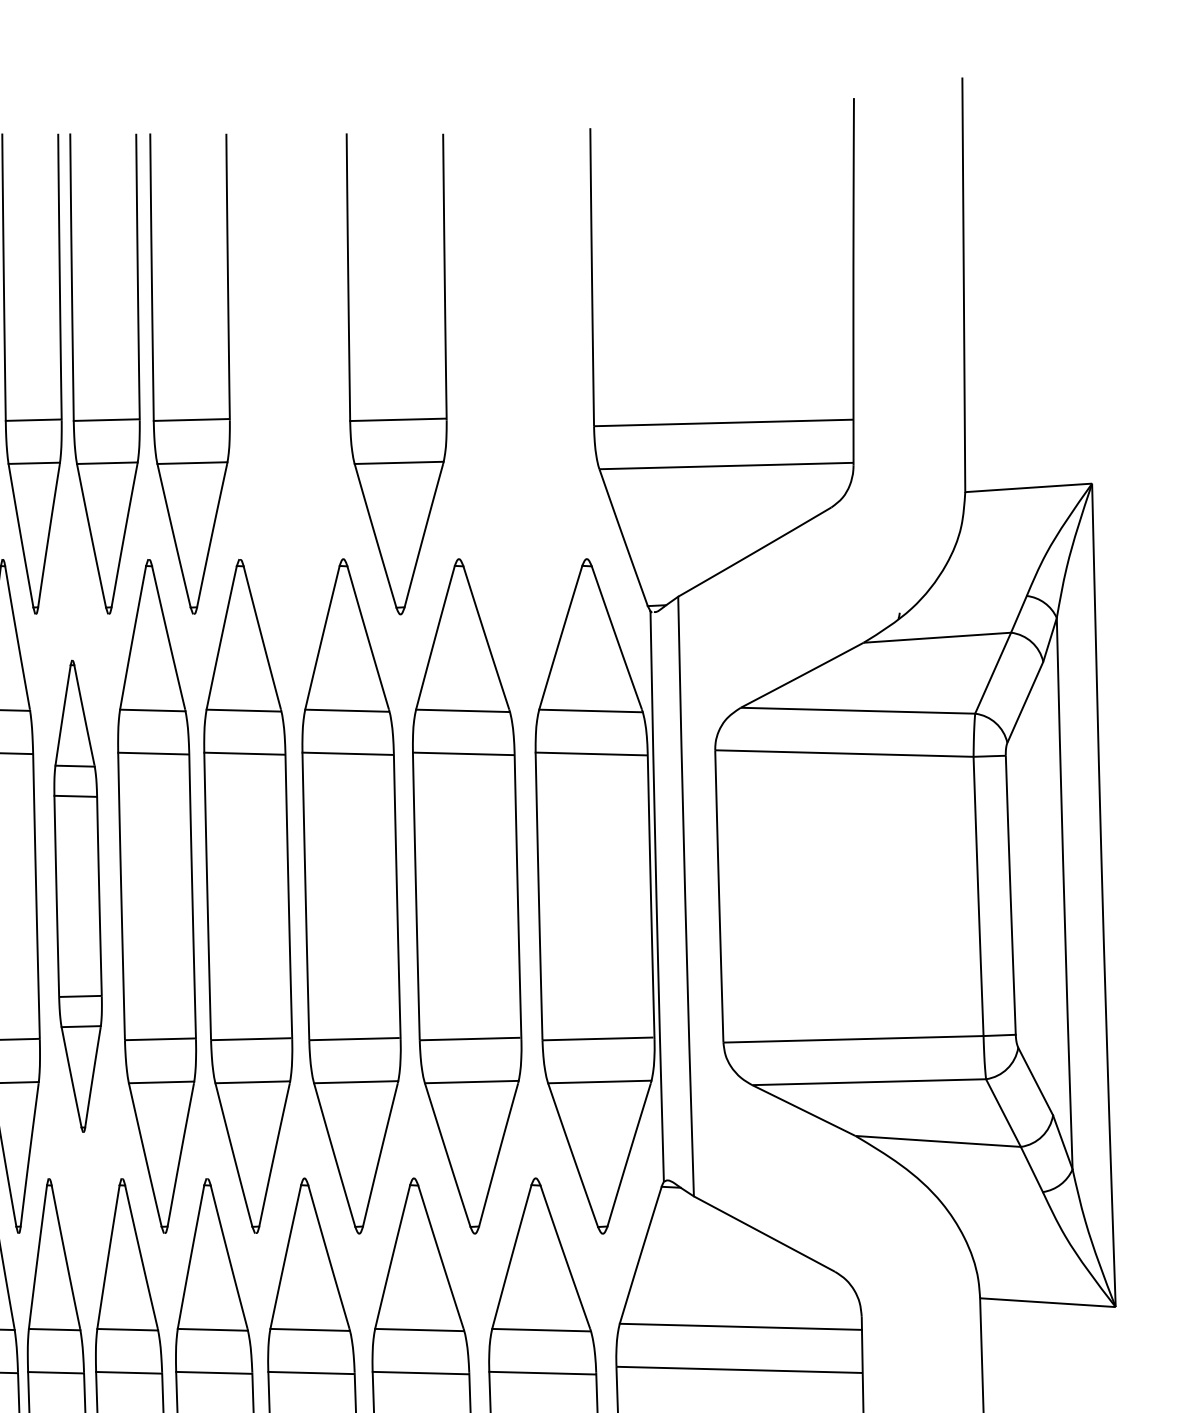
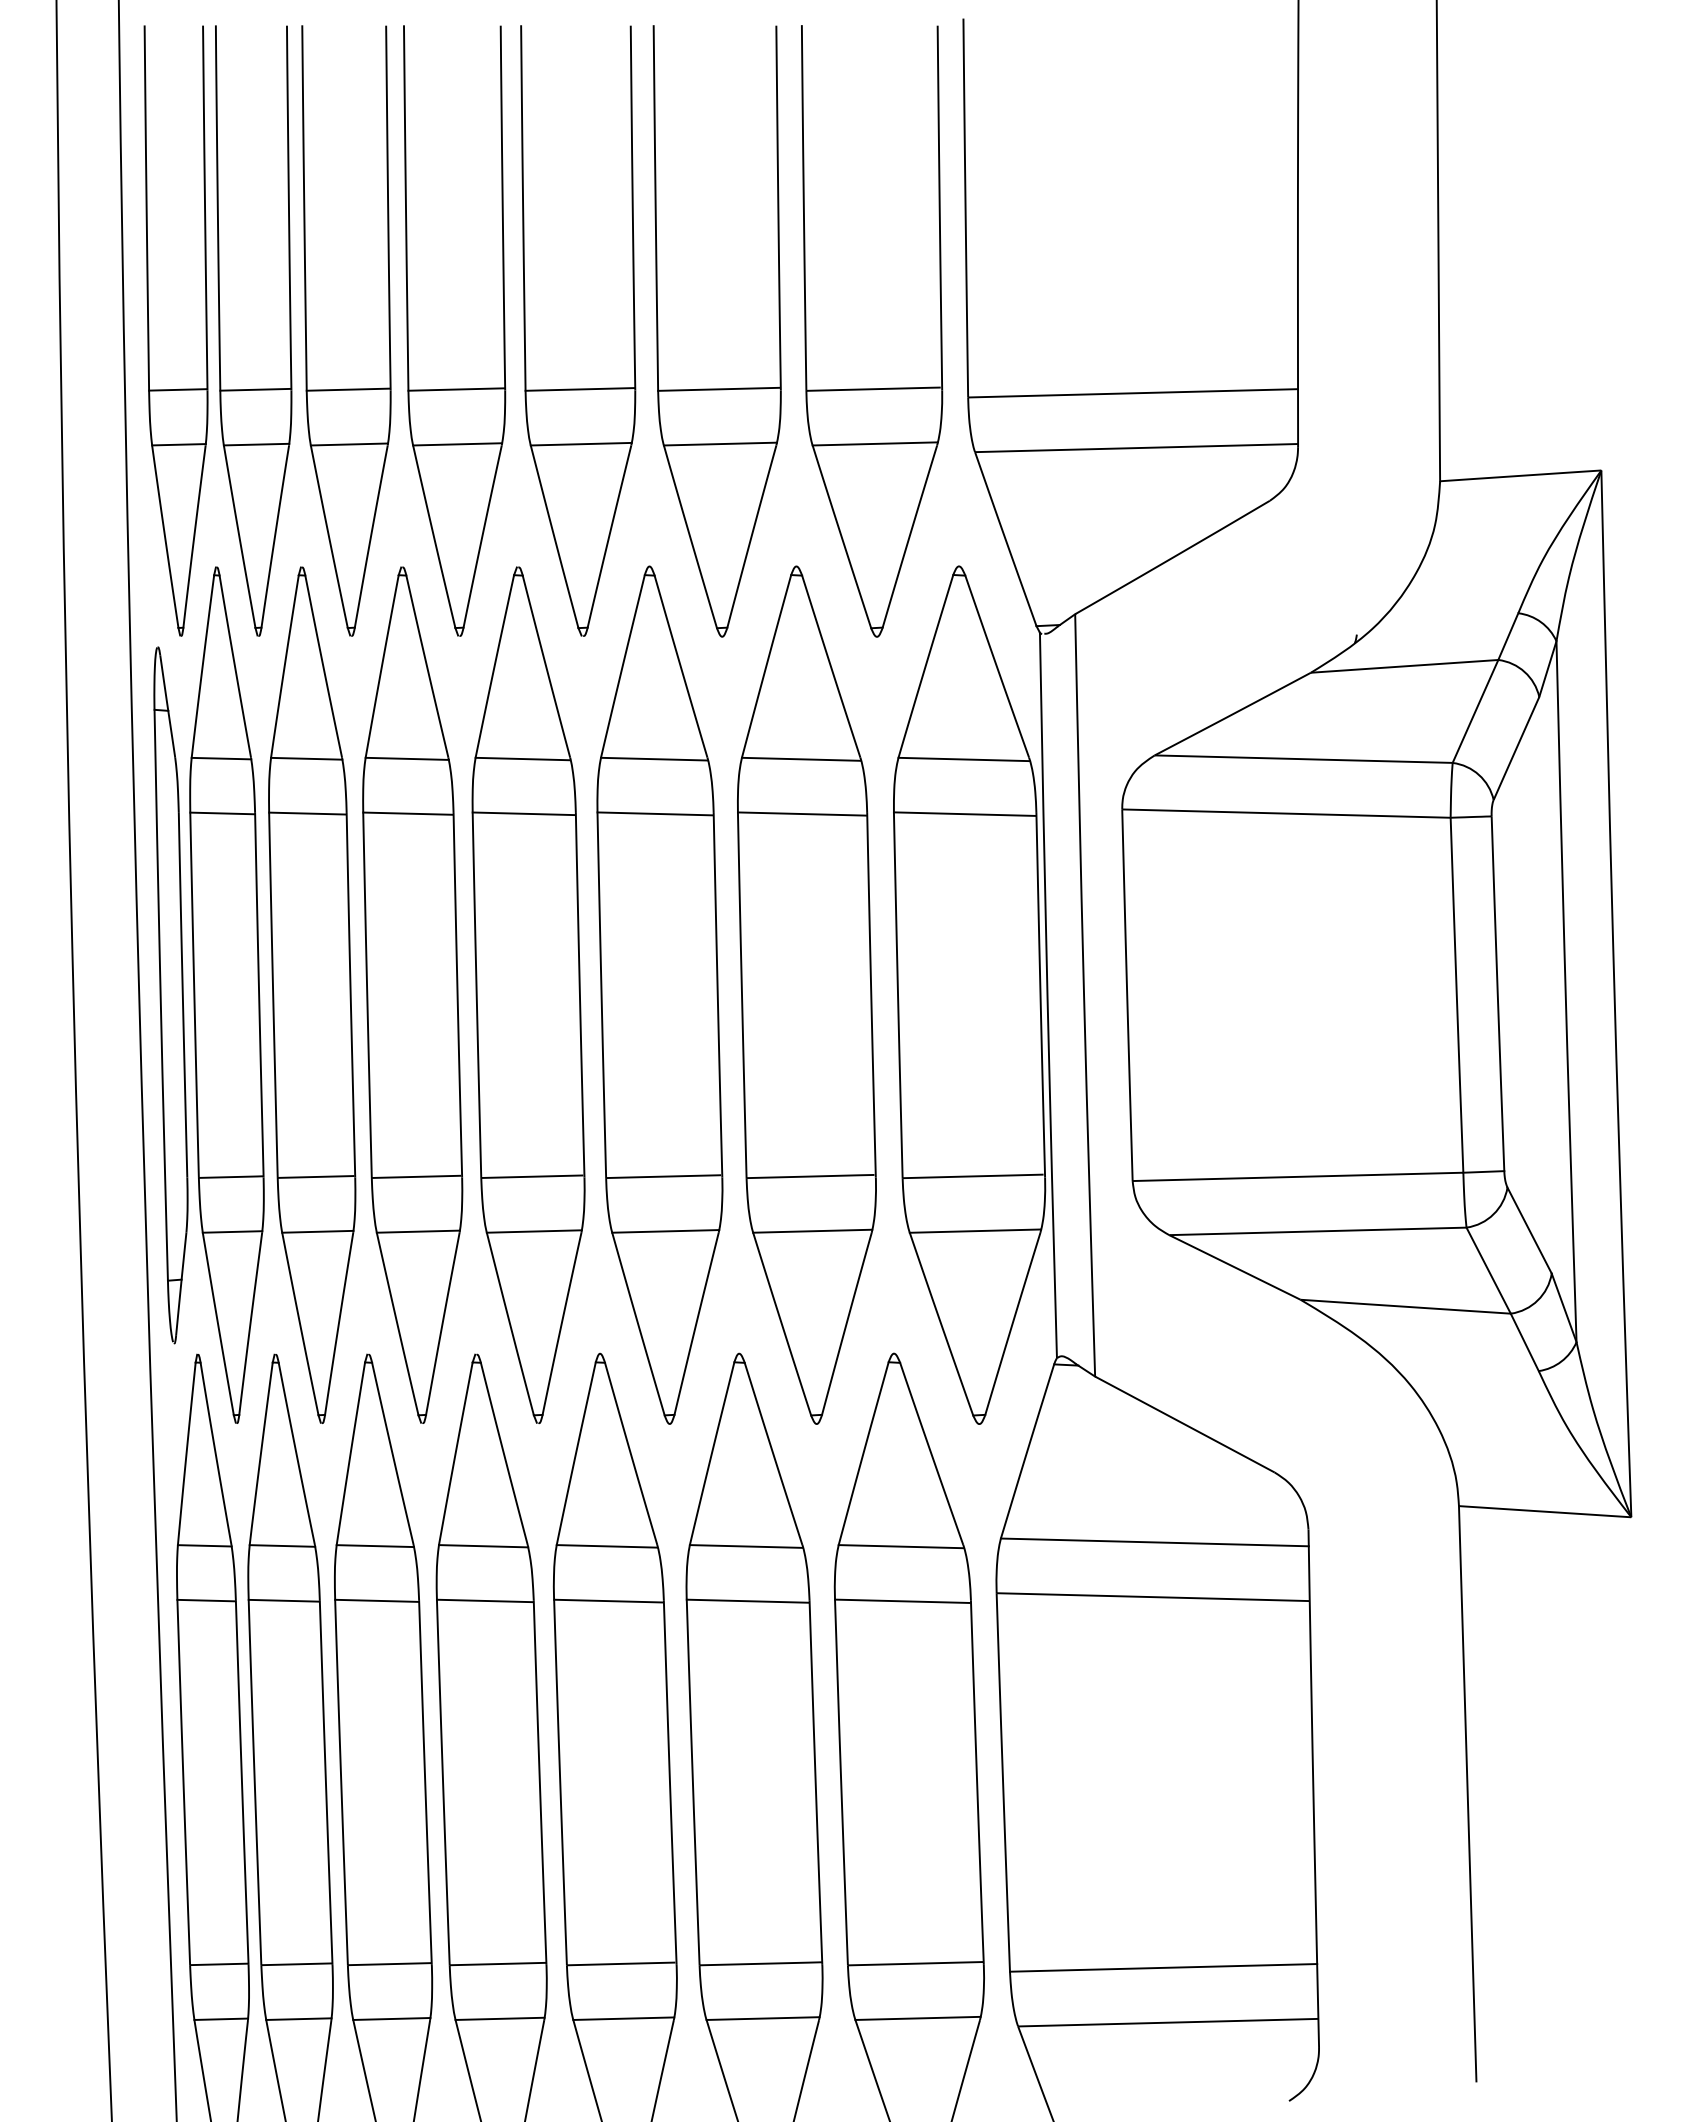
part: (245, 373) -> (525, 330), added
part: (518, 419) -> (872, 388), added
part: (78, 895) -> (312, 994), size x1.43

